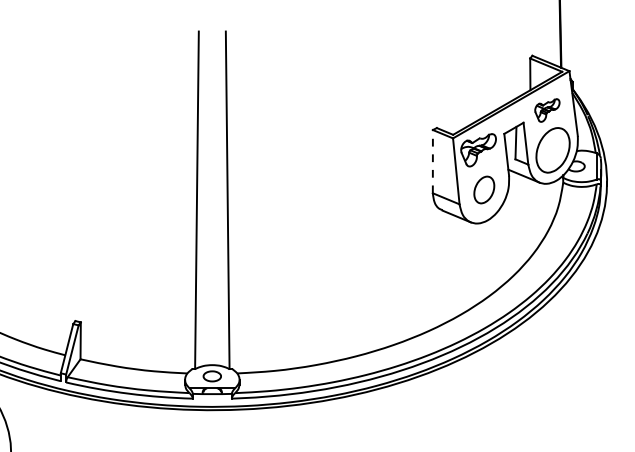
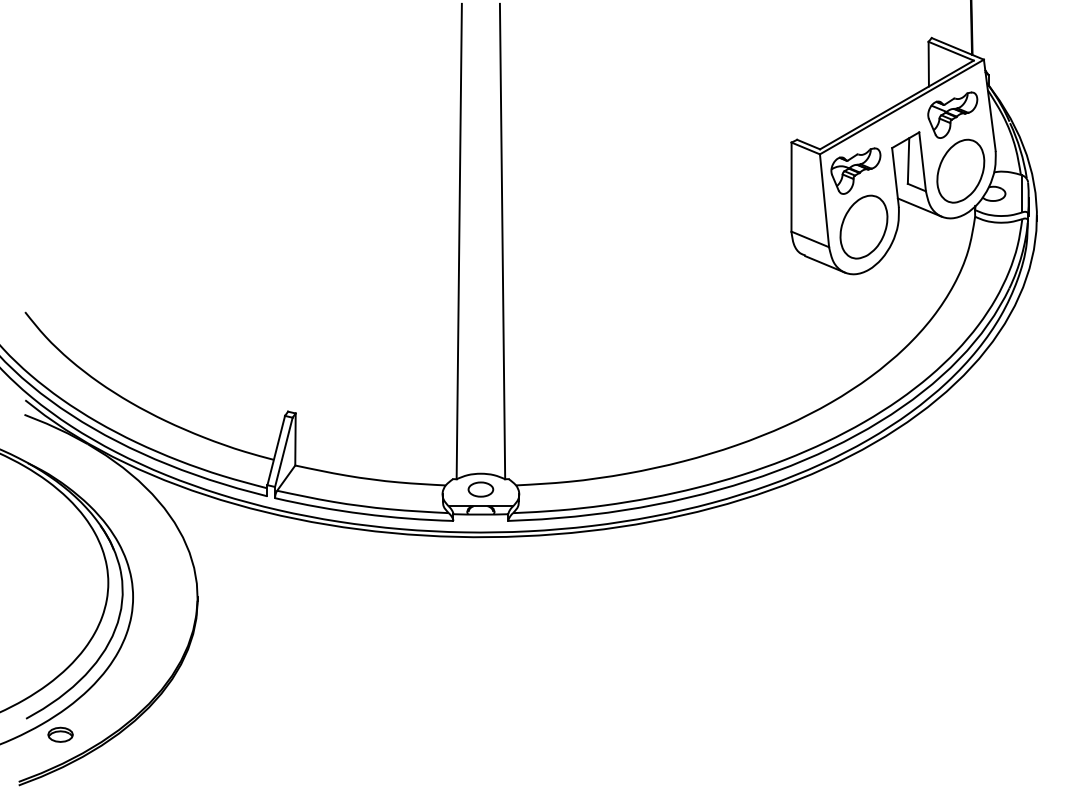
part: (547, 110) -> (952, 114), size x1.43
line: (432, 161) -> (791, 187), dashed -> solid
part: (483, 189) -> (863, 226), size x1.67

